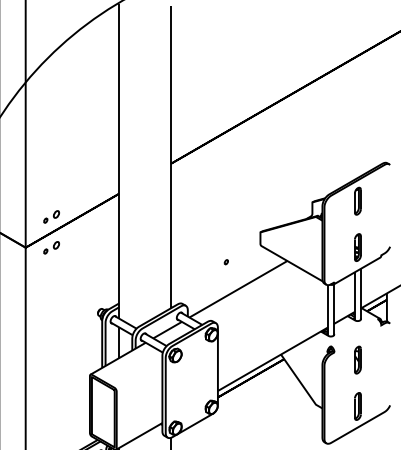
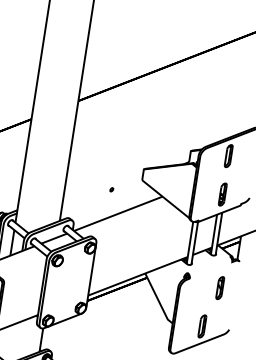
part: (357, 359) -> (219, 287), moved

